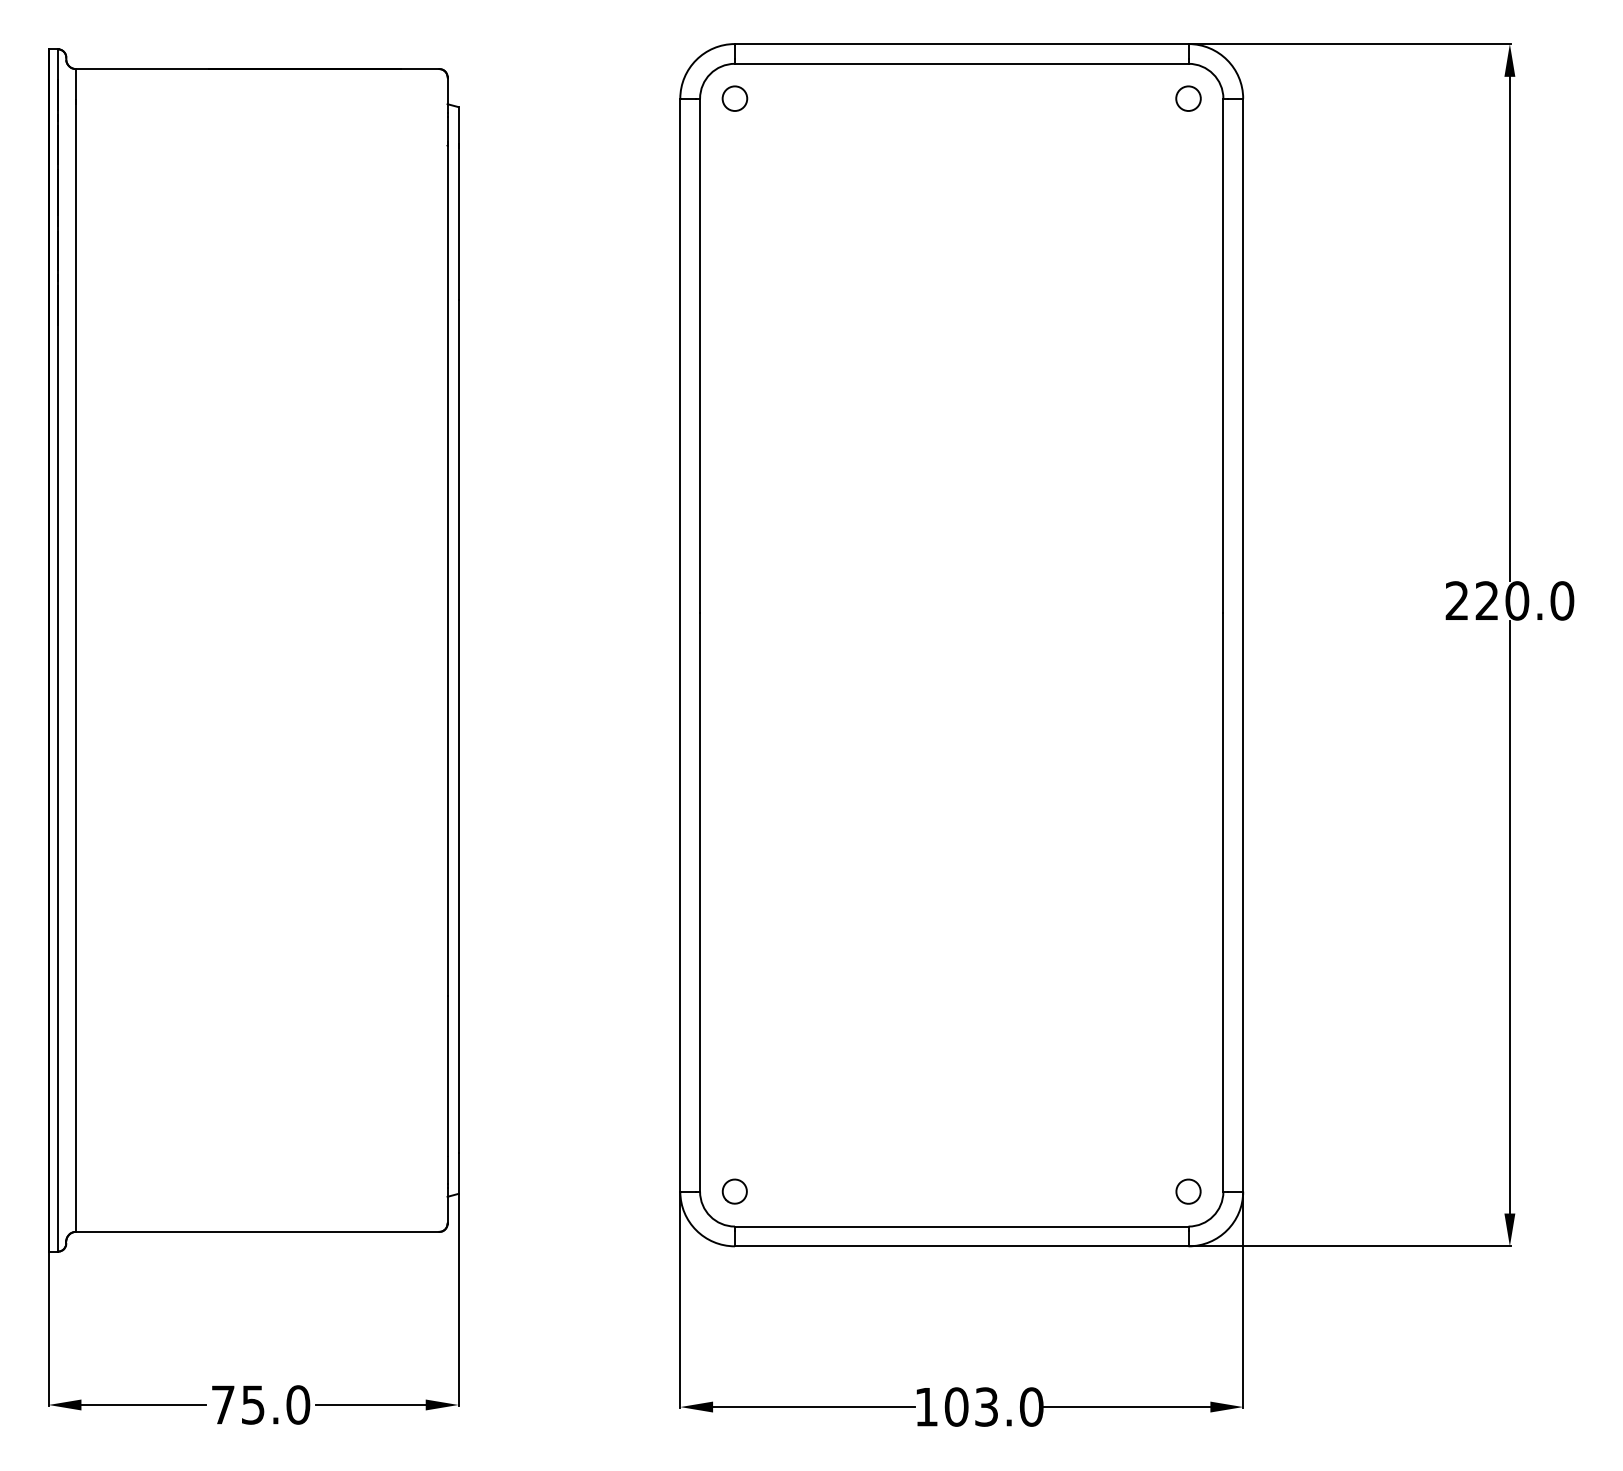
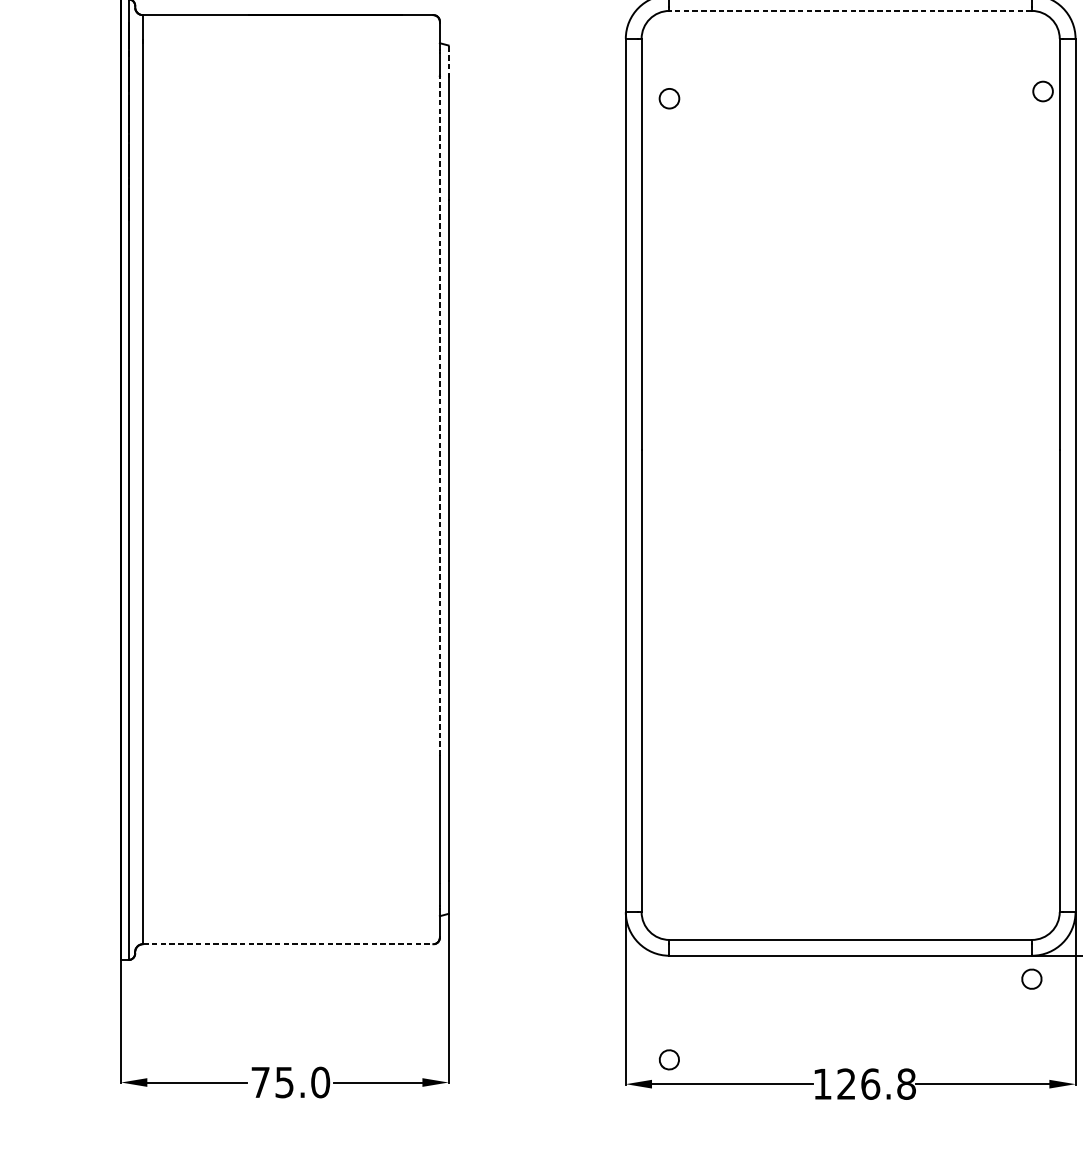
line: (961, 63) -> (850, 10), solid -> dashed
circle: (734, 98) -> (669, 98), moved
circle: (1188, 98) -> (1043, 91), moved
line: (458, 127) -> (448, 61), solid -> dashed
line: (447, 568) -> (439, 414), solid -> dashed
part: (734, 1191) -> (669, 1059), moved
part: (1188, 1191) -> (1031, 979), moved
line: (257, 1231) -> (288, 943), solid -> dashed
text: (993, 1406) -> (876, 1083), 103.0 -> 126.8

